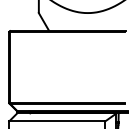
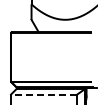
line: (56, 121) -> (43, 94), solid -> dashed

